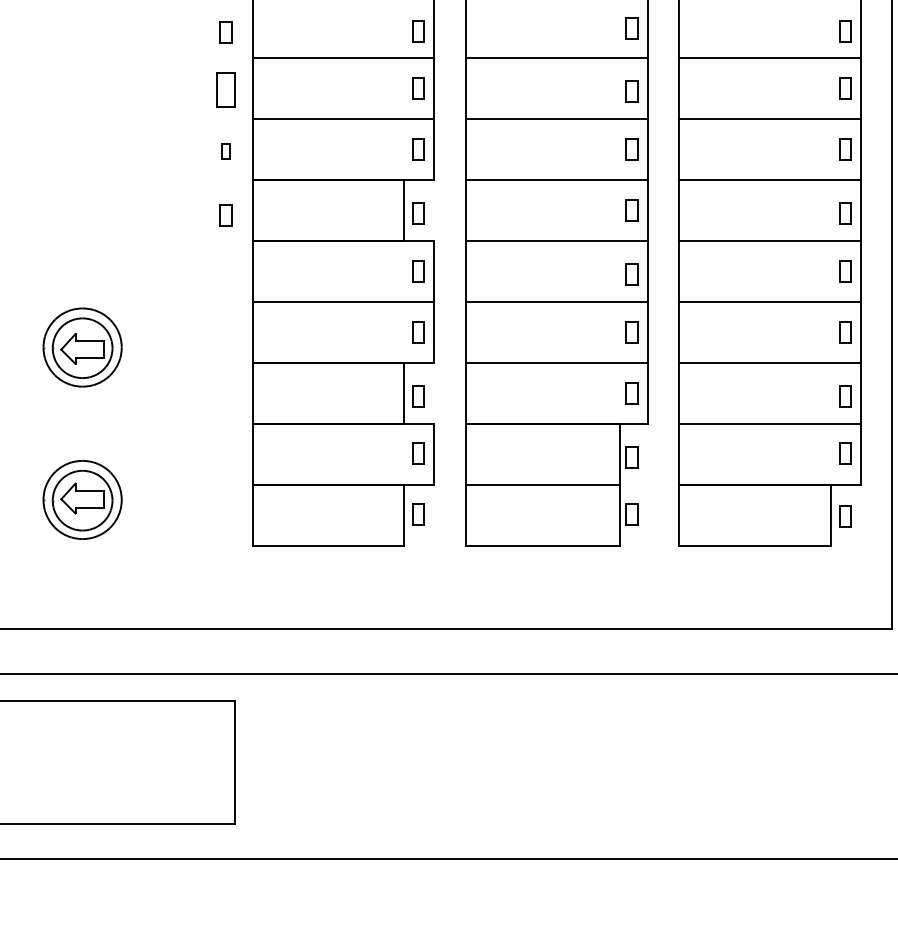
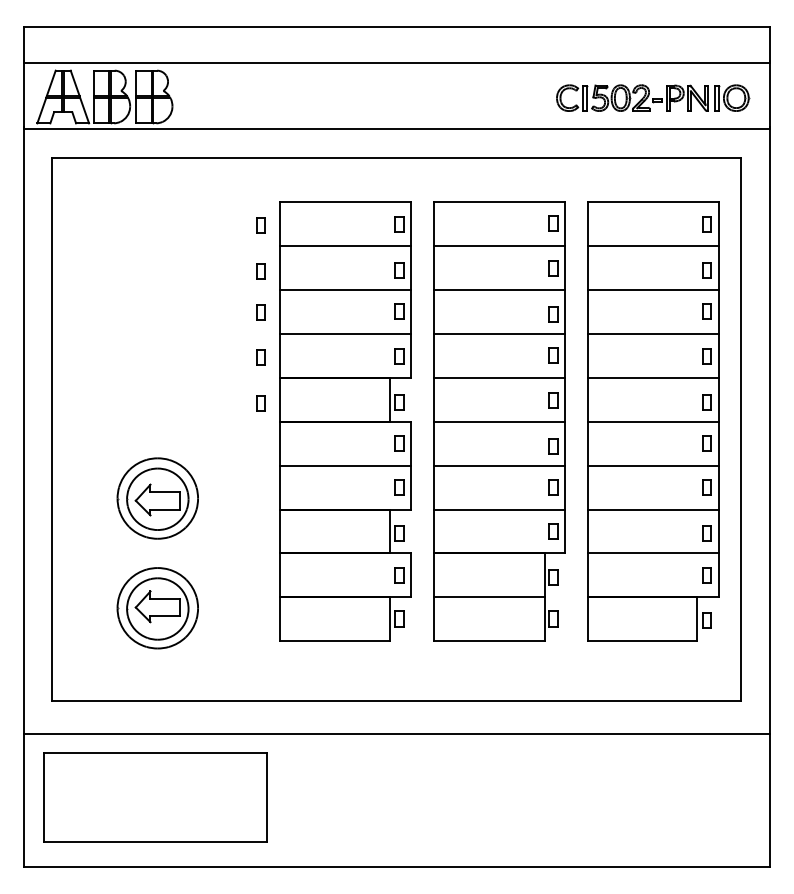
part: (225, 89) -> (260, 312), size x0.62
part: (225, 151) -> (260, 357), size x1.43
part: (82, 347) -> (157, 498), size x1.43
part: (82, 500) -> (157, 608), size x1.43

